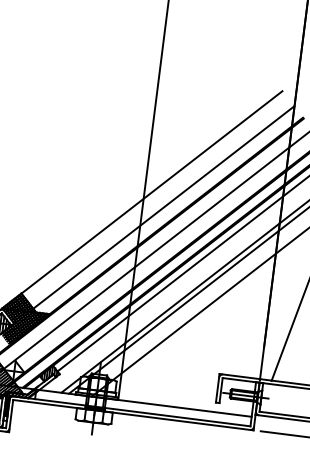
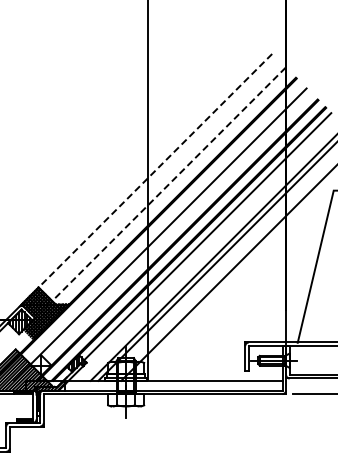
line: (151, 193) -> (155, 171), solid -> dashed
line: (163, 207) -> (168, 184), solid -> dashed

